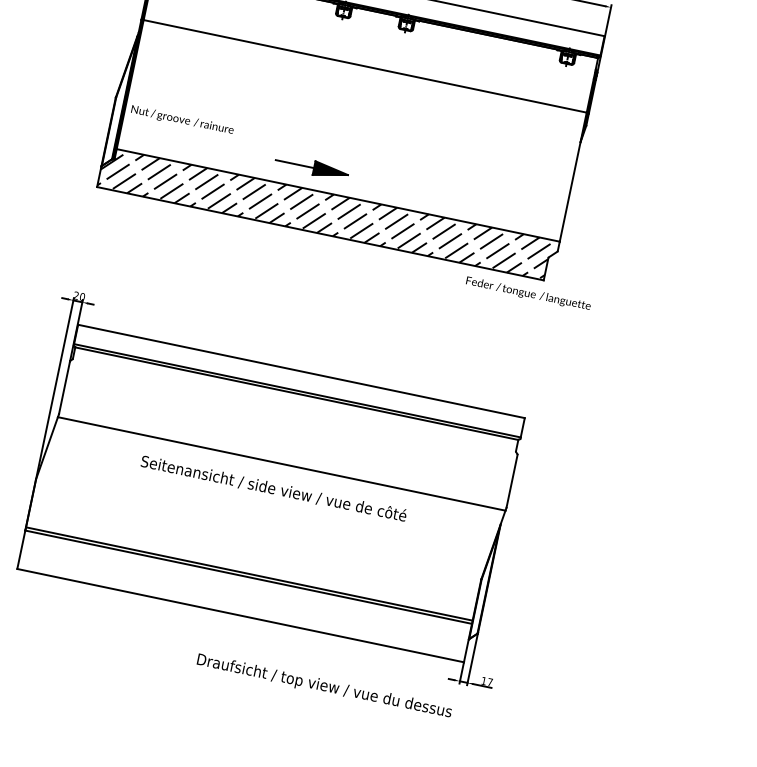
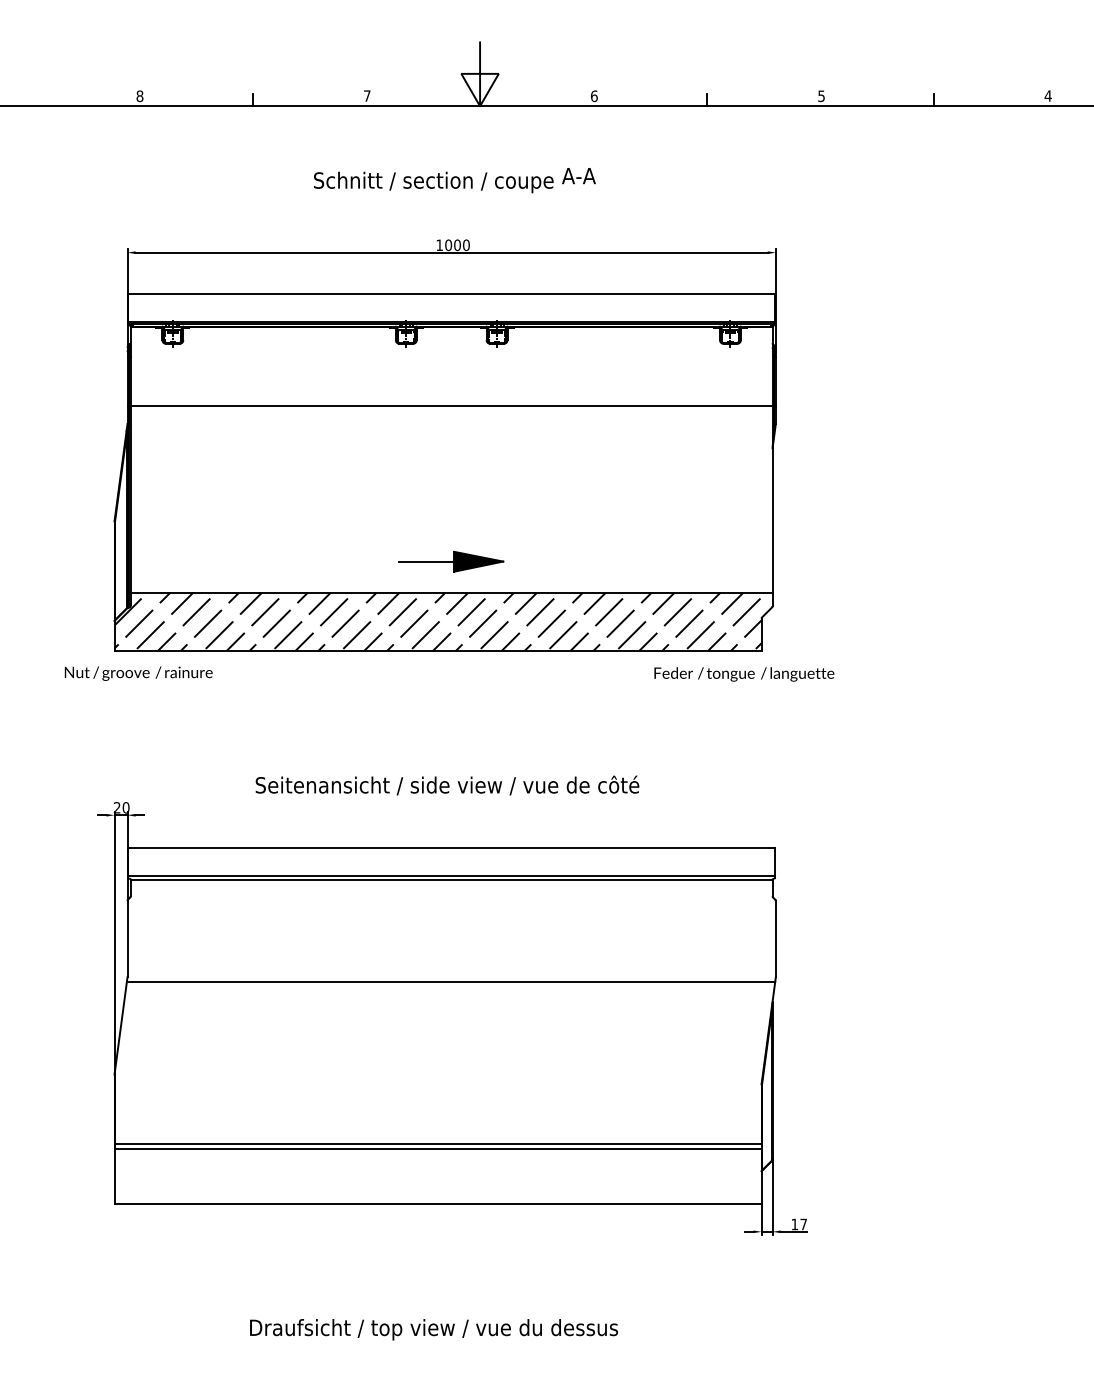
text: (182, 120) -> (138, 673), moved
part: (312, 167) -> (451, 561), moved
text: (273, 488) -> (447, 785), moved
text: (324, 686) -> (433, 1329), moved

